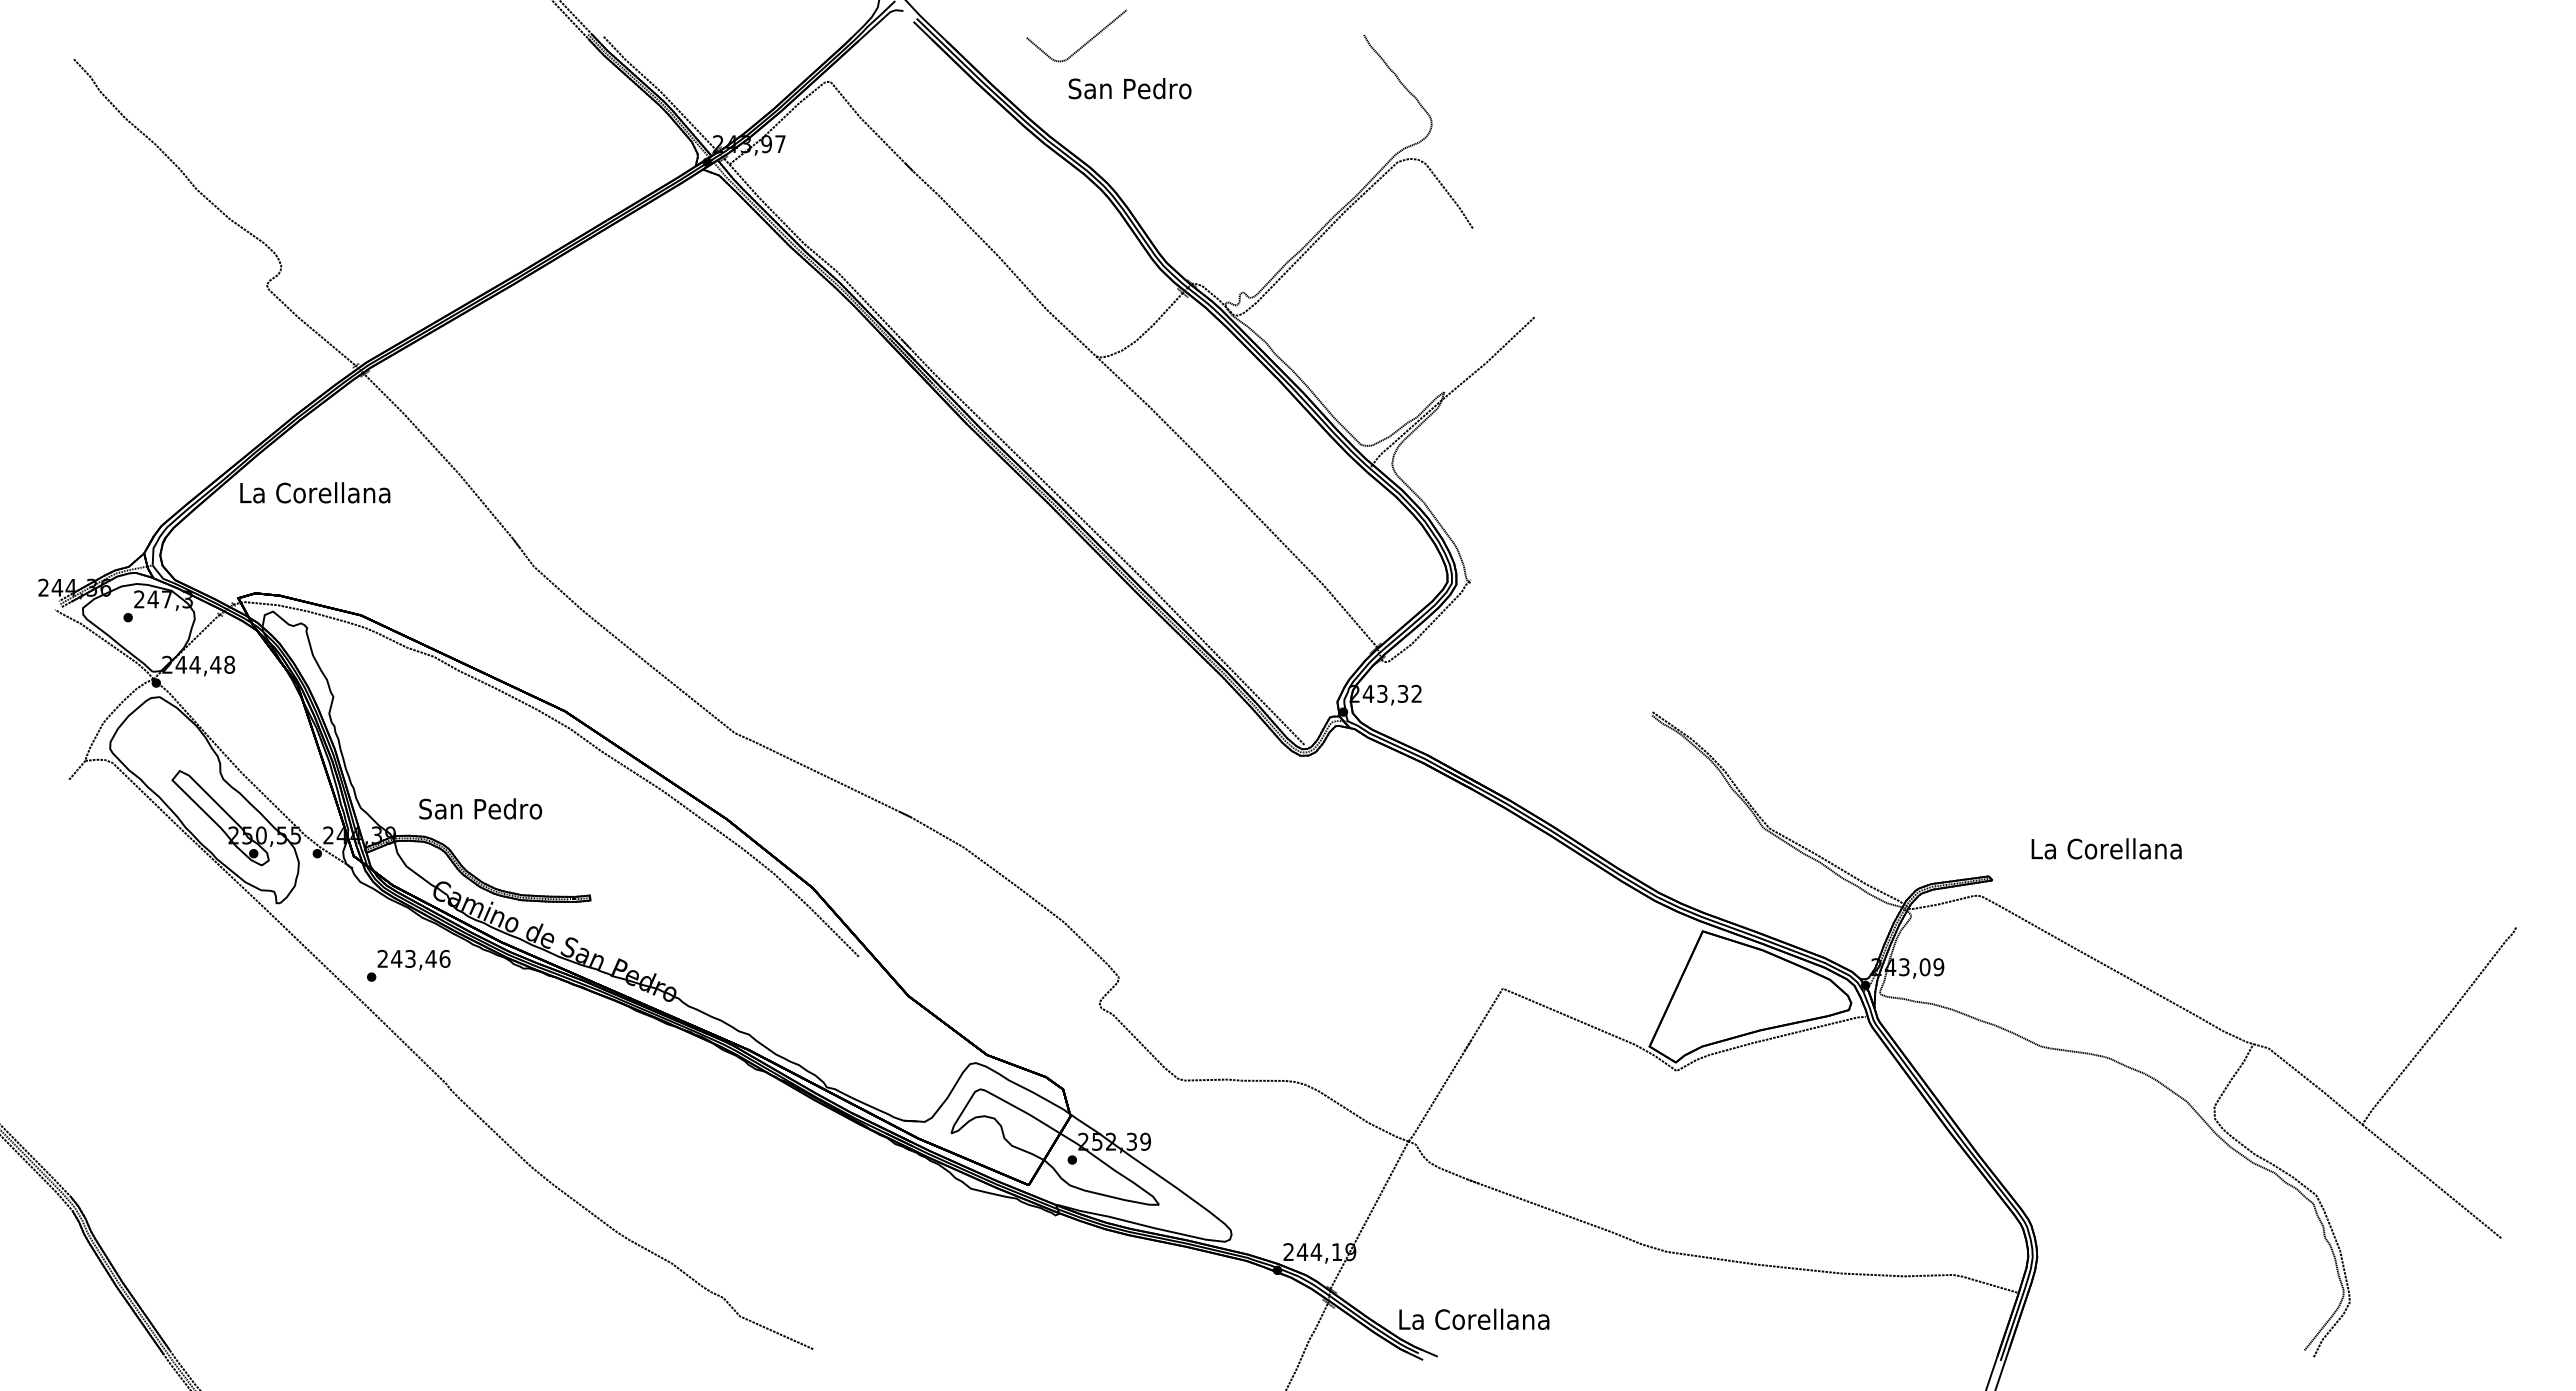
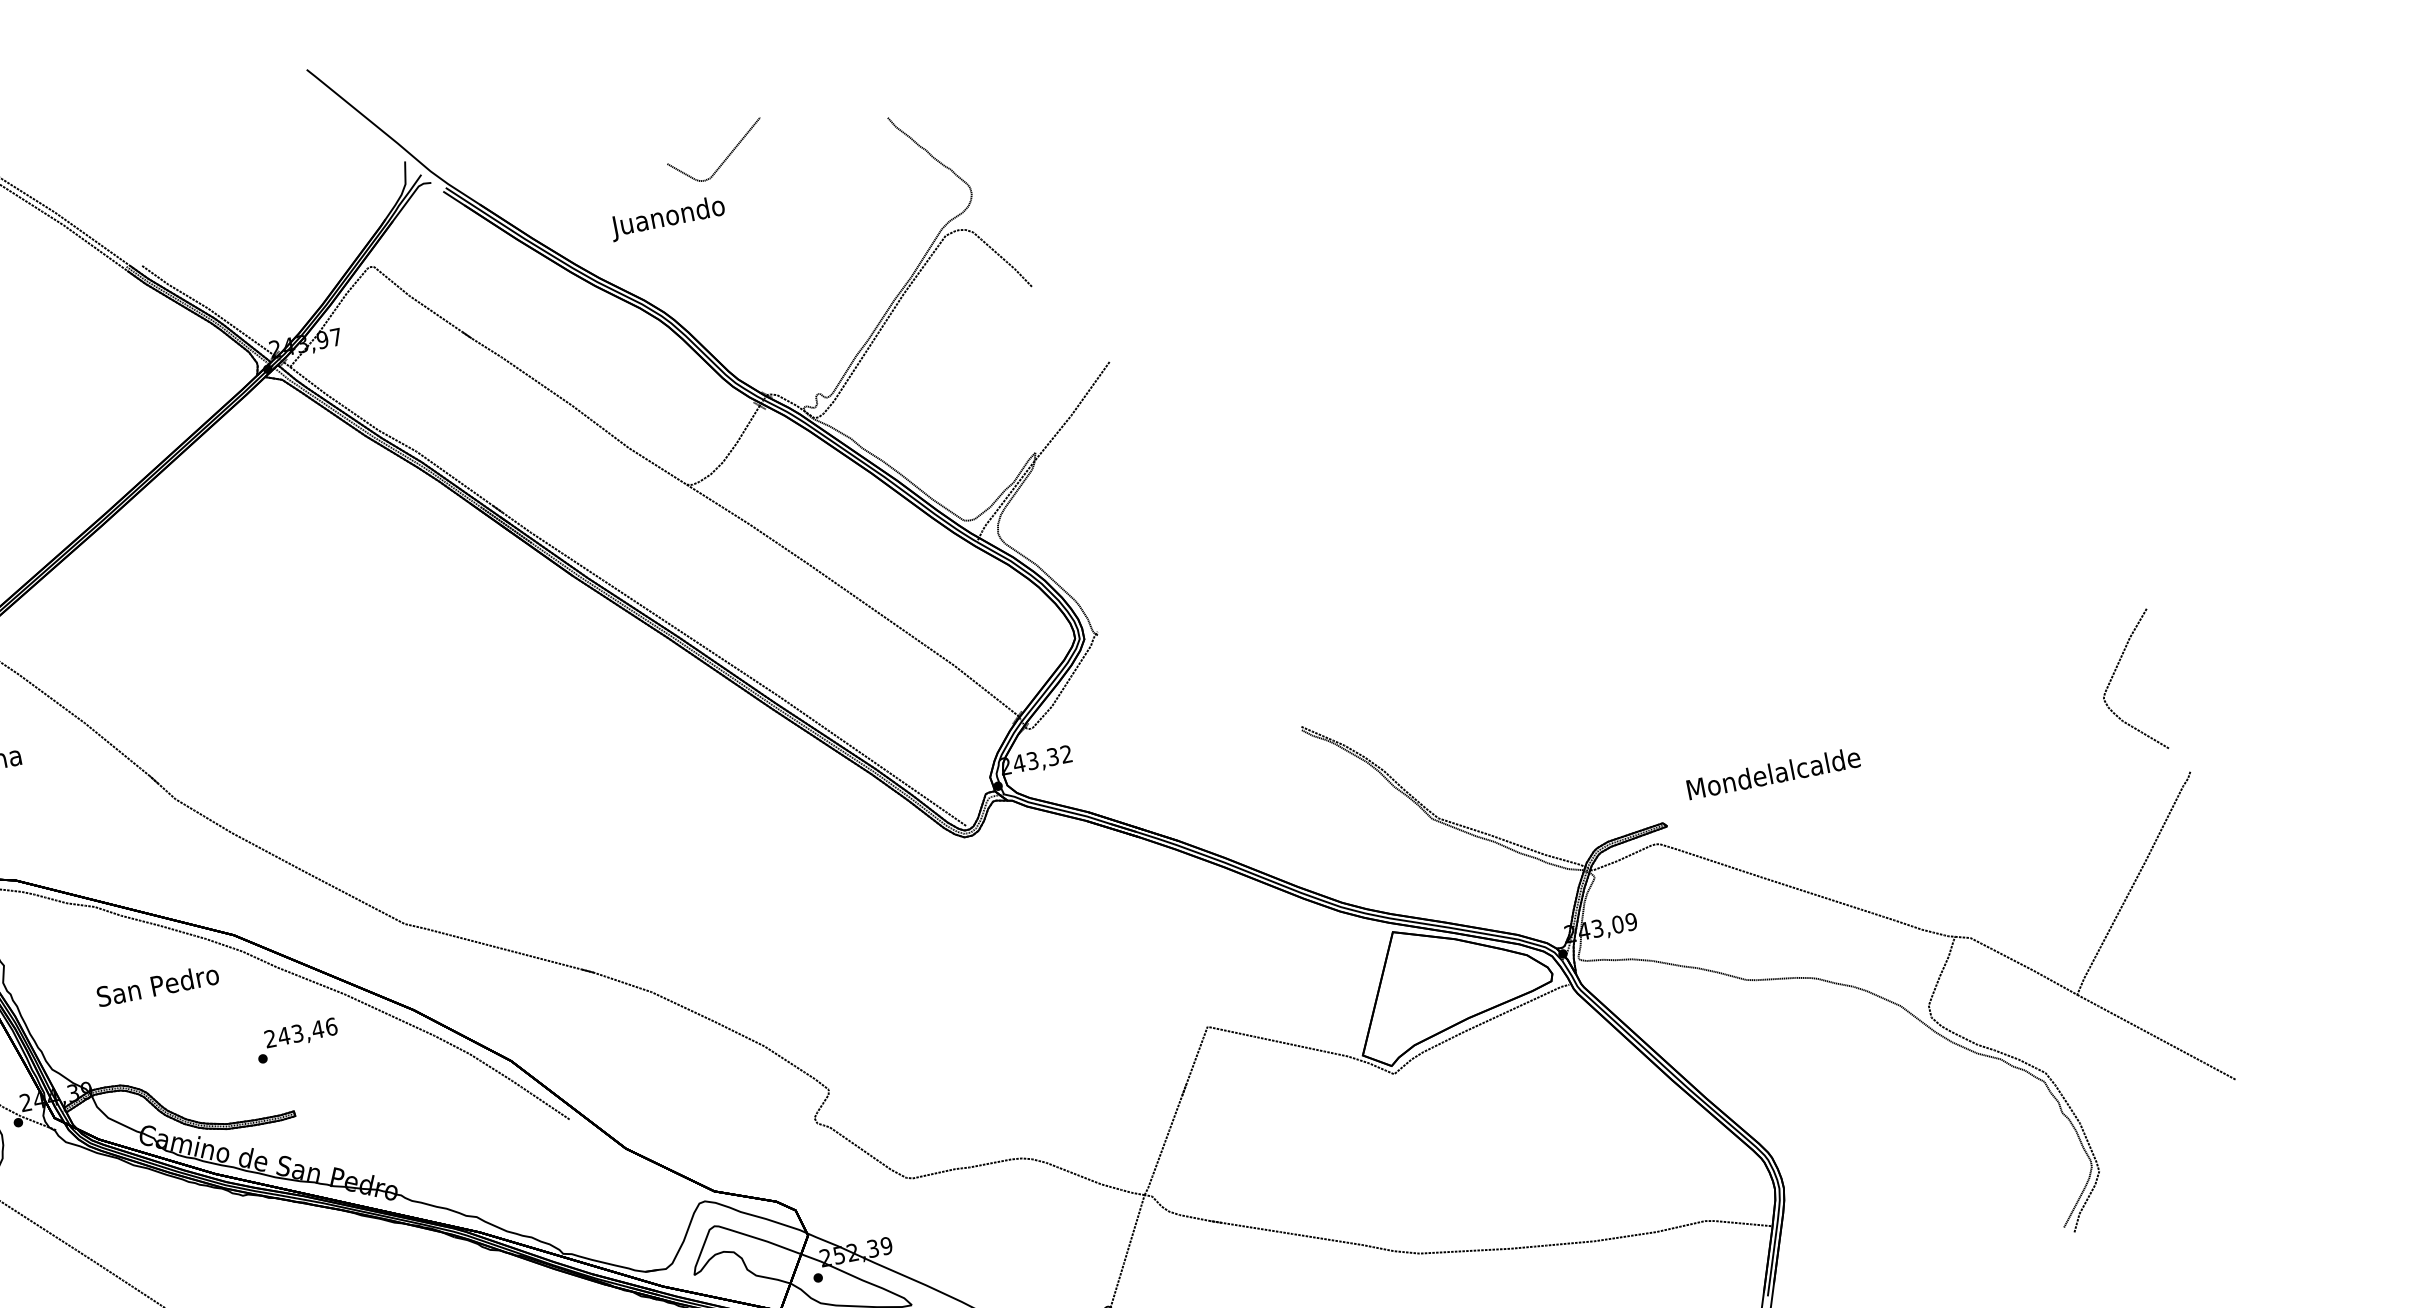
curve: (1084, 43) -> (725, 158), moved
text: (1129, 91) -> (668, 218), San Pedro -> Juanondo
text: (480, 808) -> (157, 985), moved
curve: (2458, 820) -> (2113, 677), added
text: (2106, 848) -> (1773, 773), La Corellana -> Mondelalcalde
text: (408, 965) -> (296, 1040), moved

